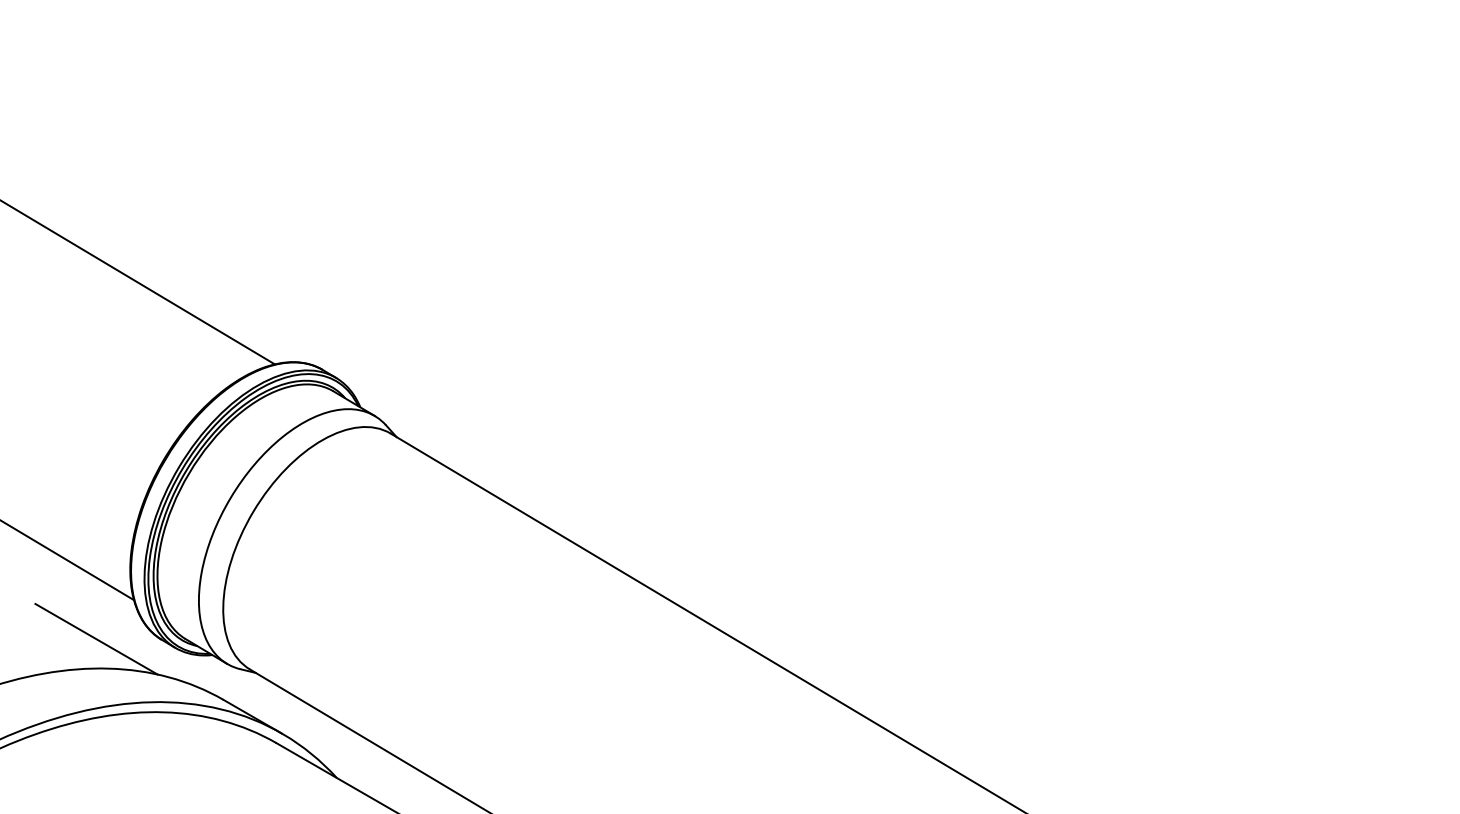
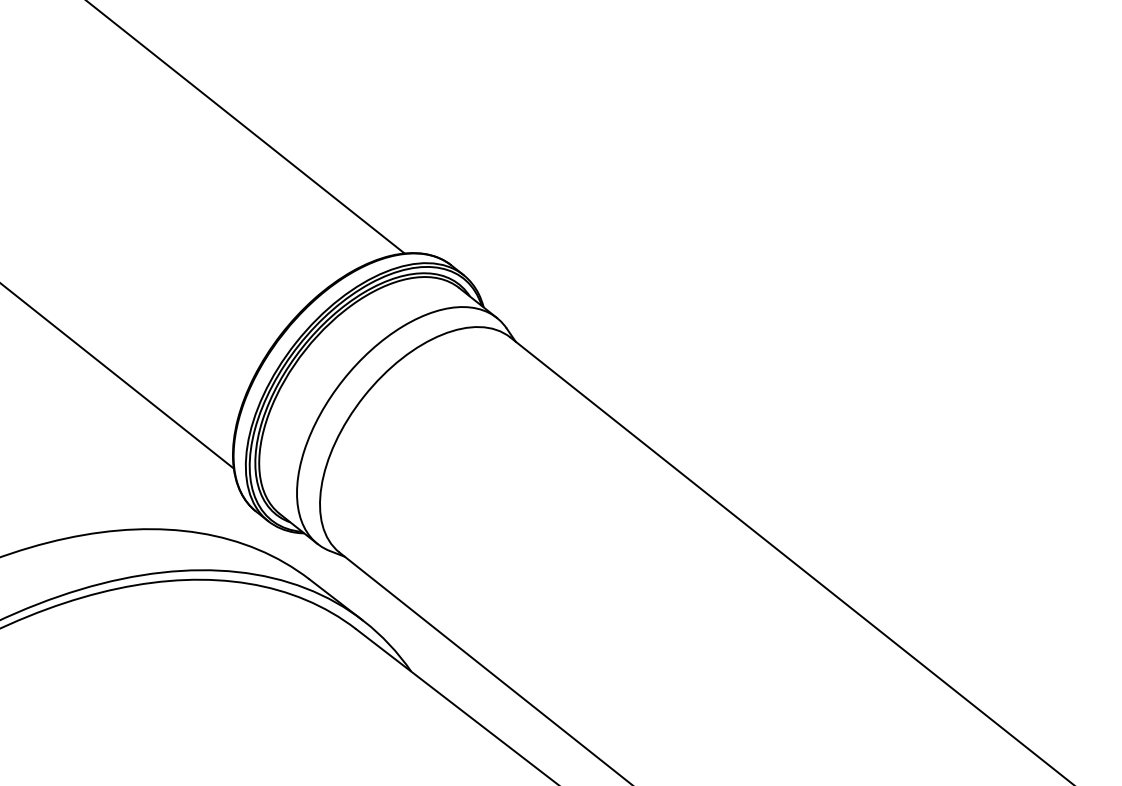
line: (96, 638) -> (191, 501), removed

